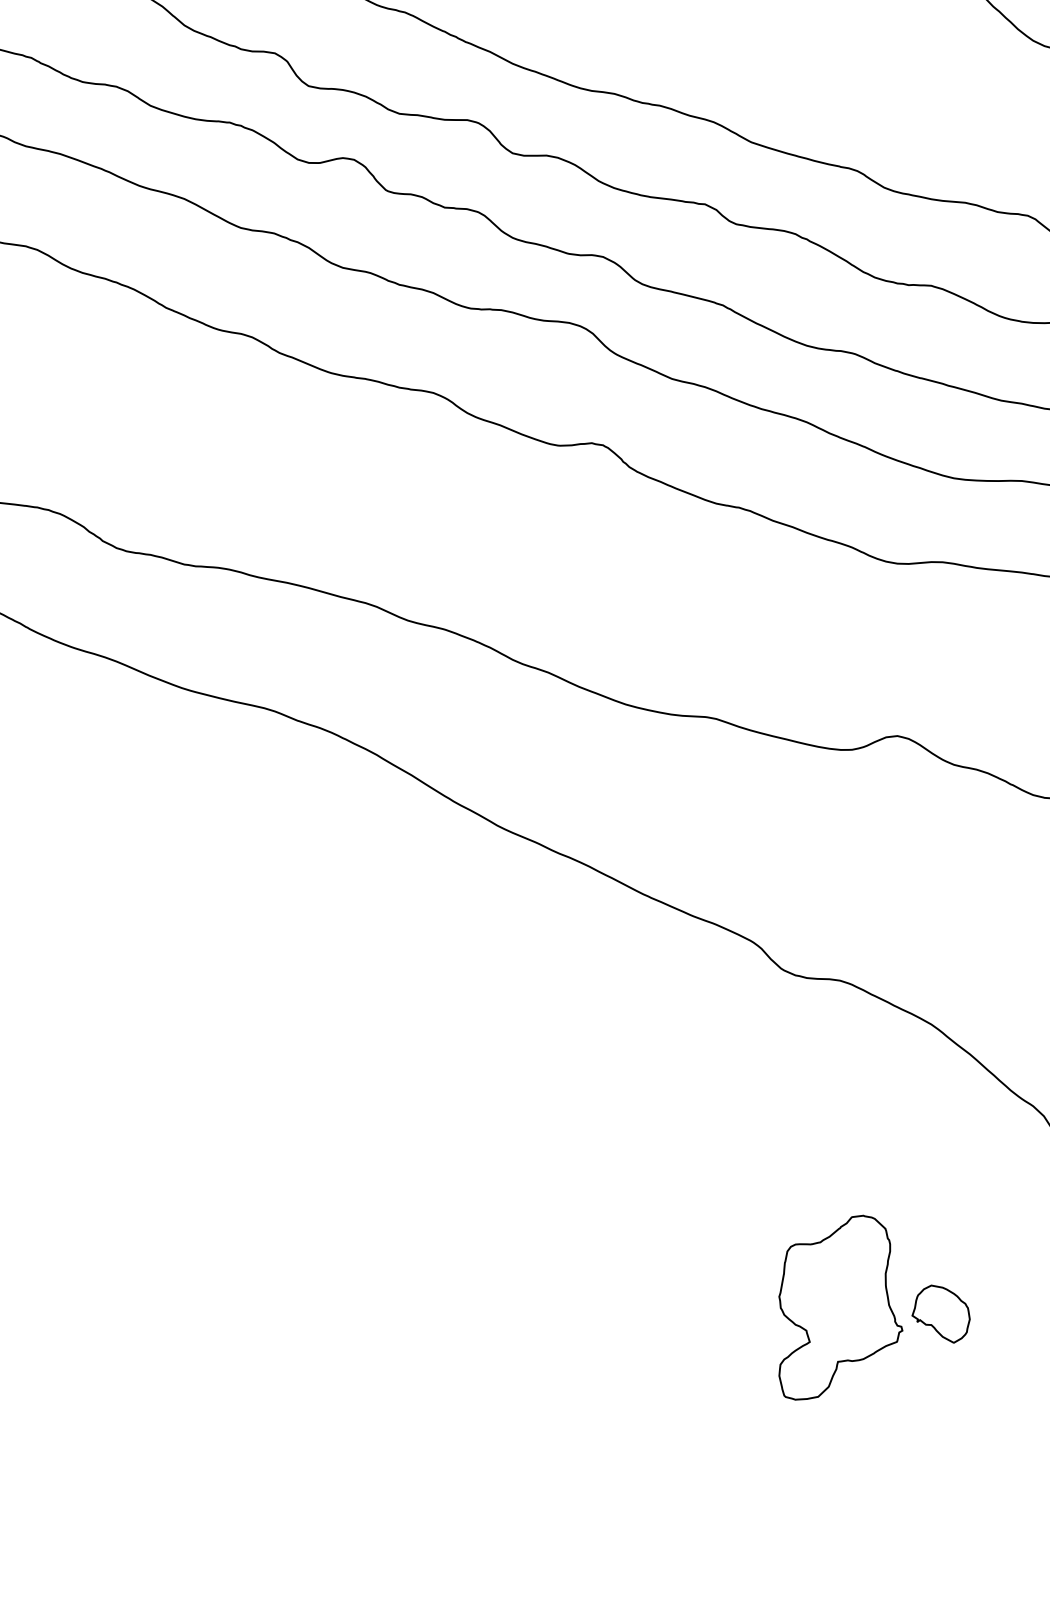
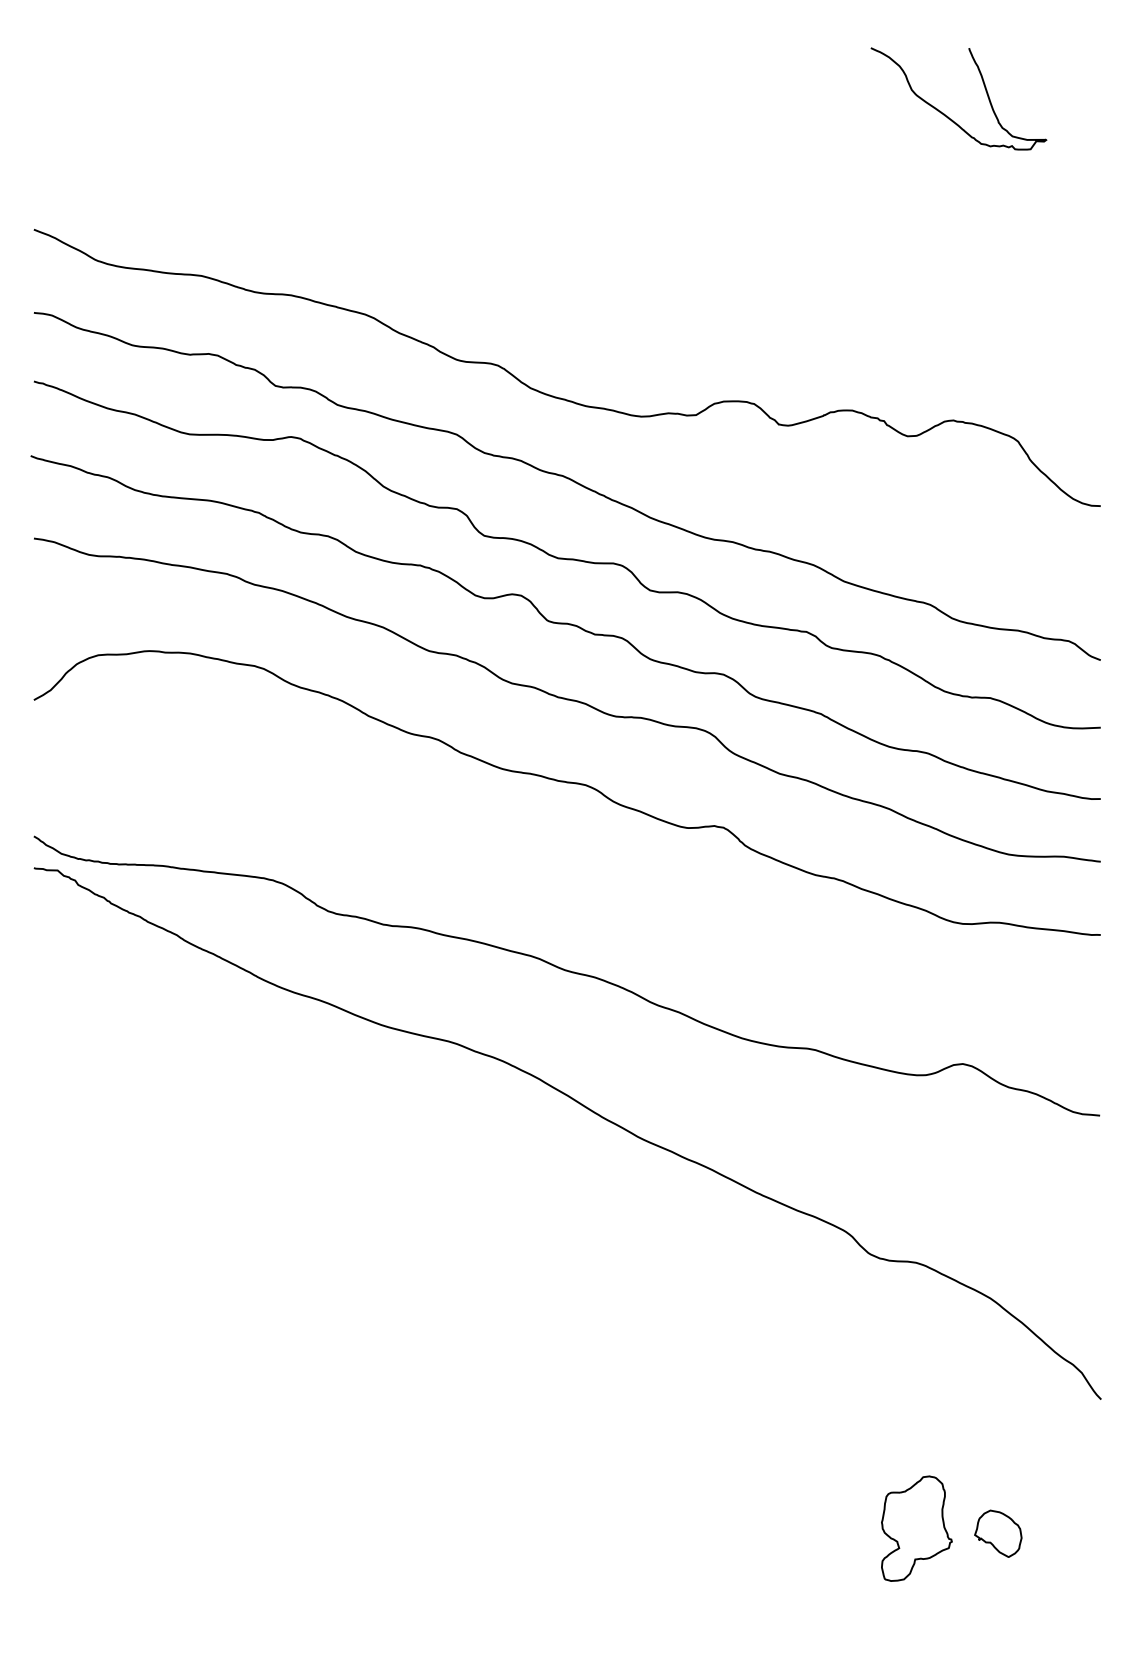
part: (840, 1307) -> (916, 1528), size x0.7

